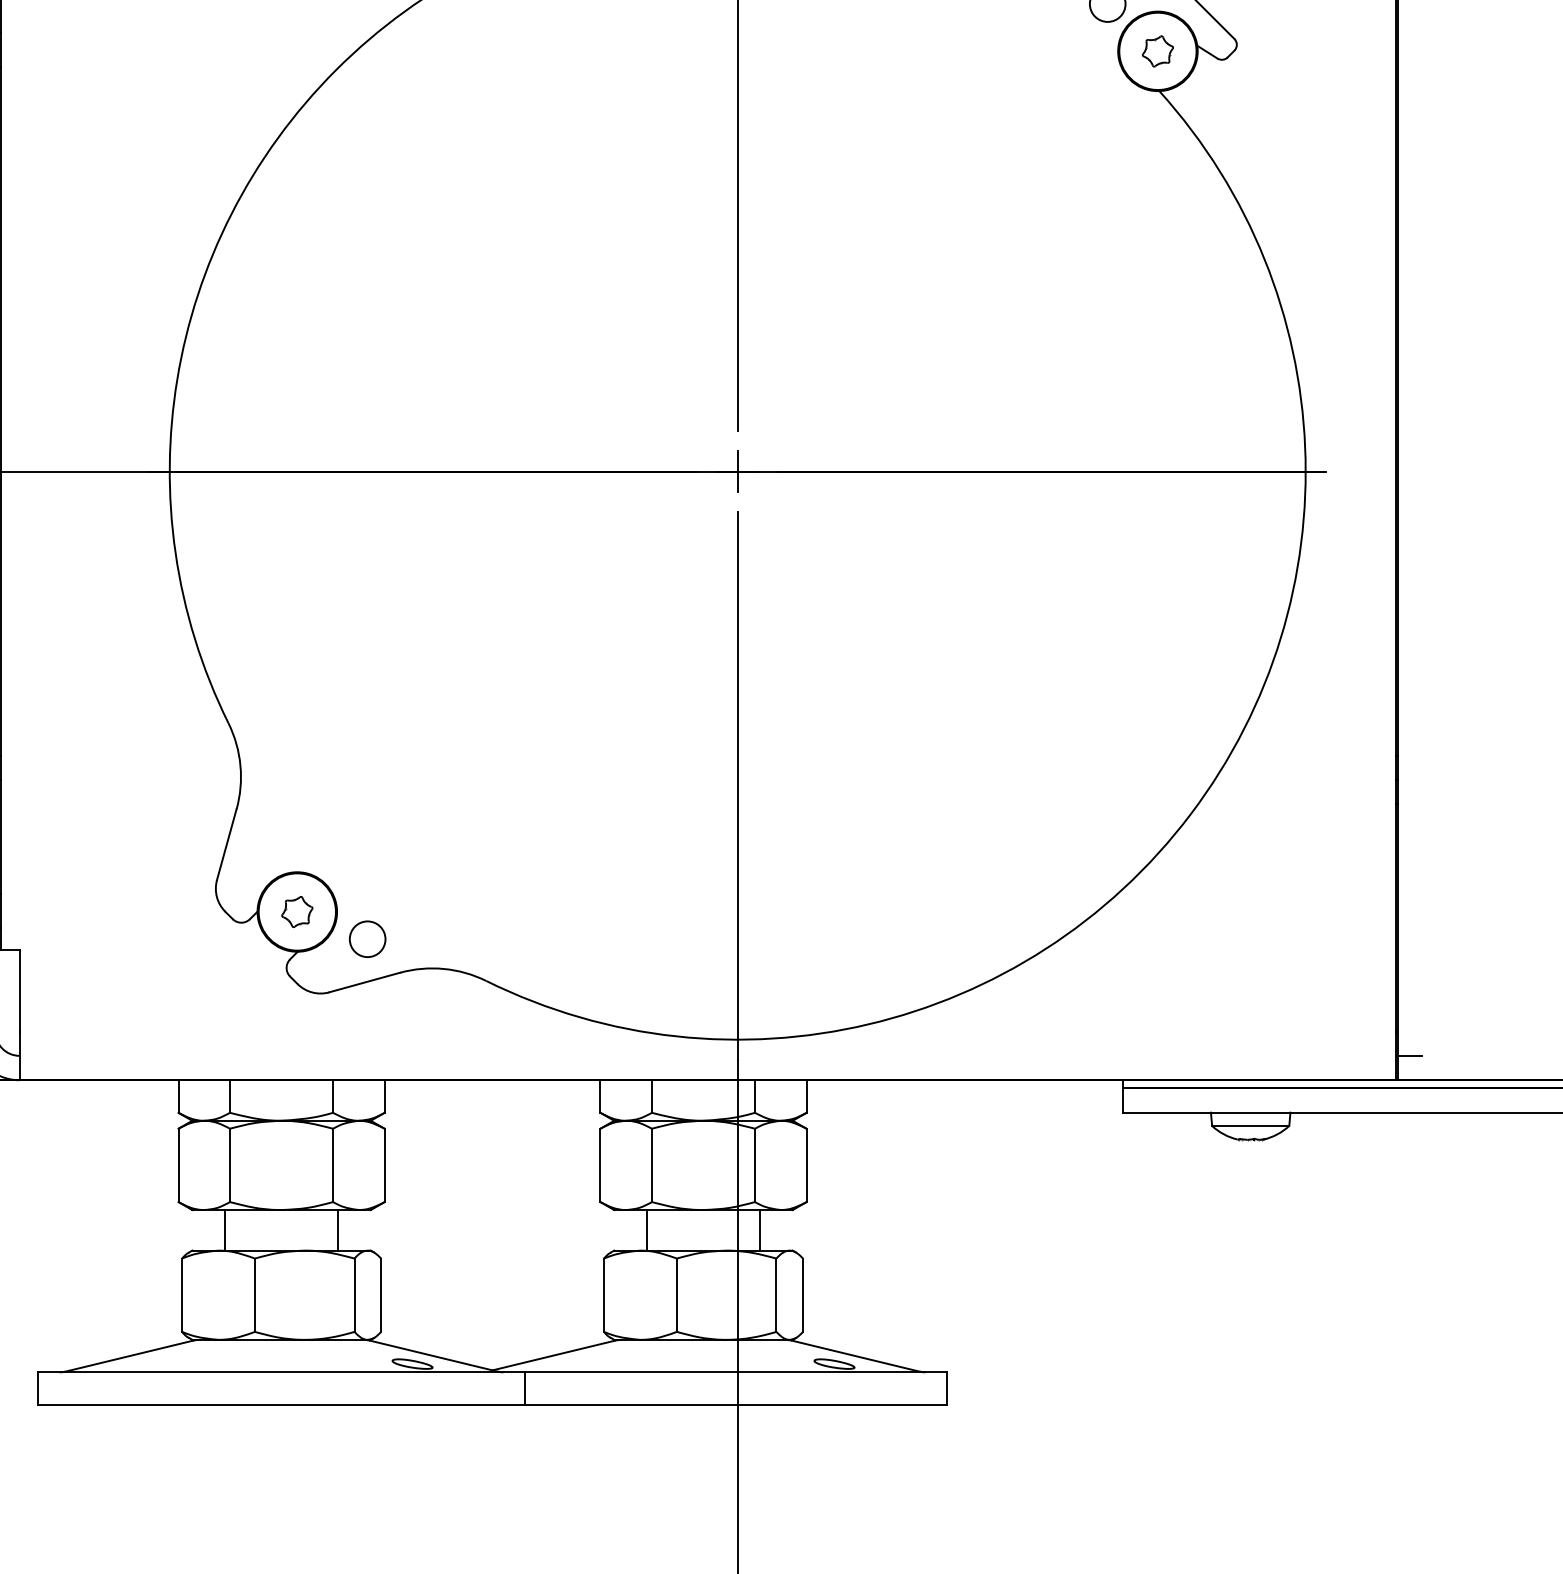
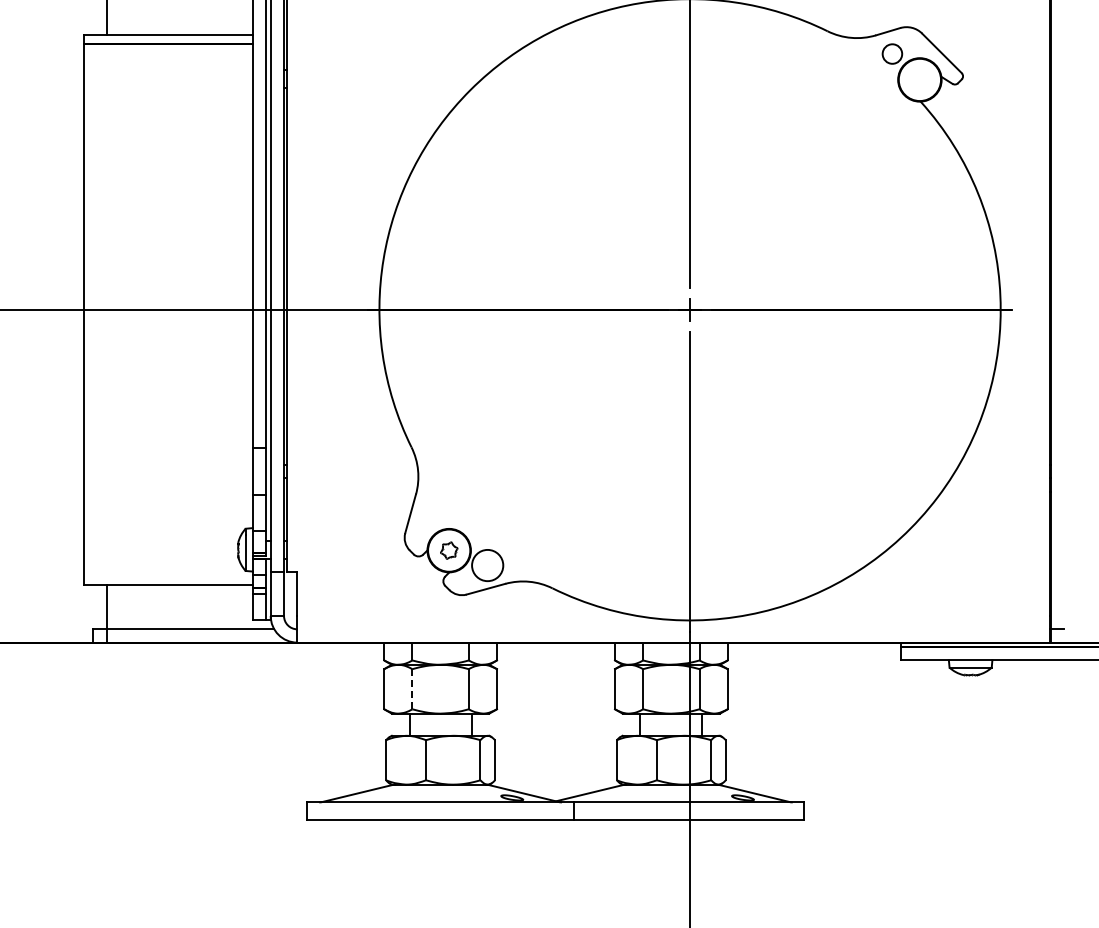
part: (1157, 50) -> (919, 79), removed
circle: (367, 939) -> (487, 565), size x1.6
line: (230, 1165) -> (412, 689), solid -> dashed

